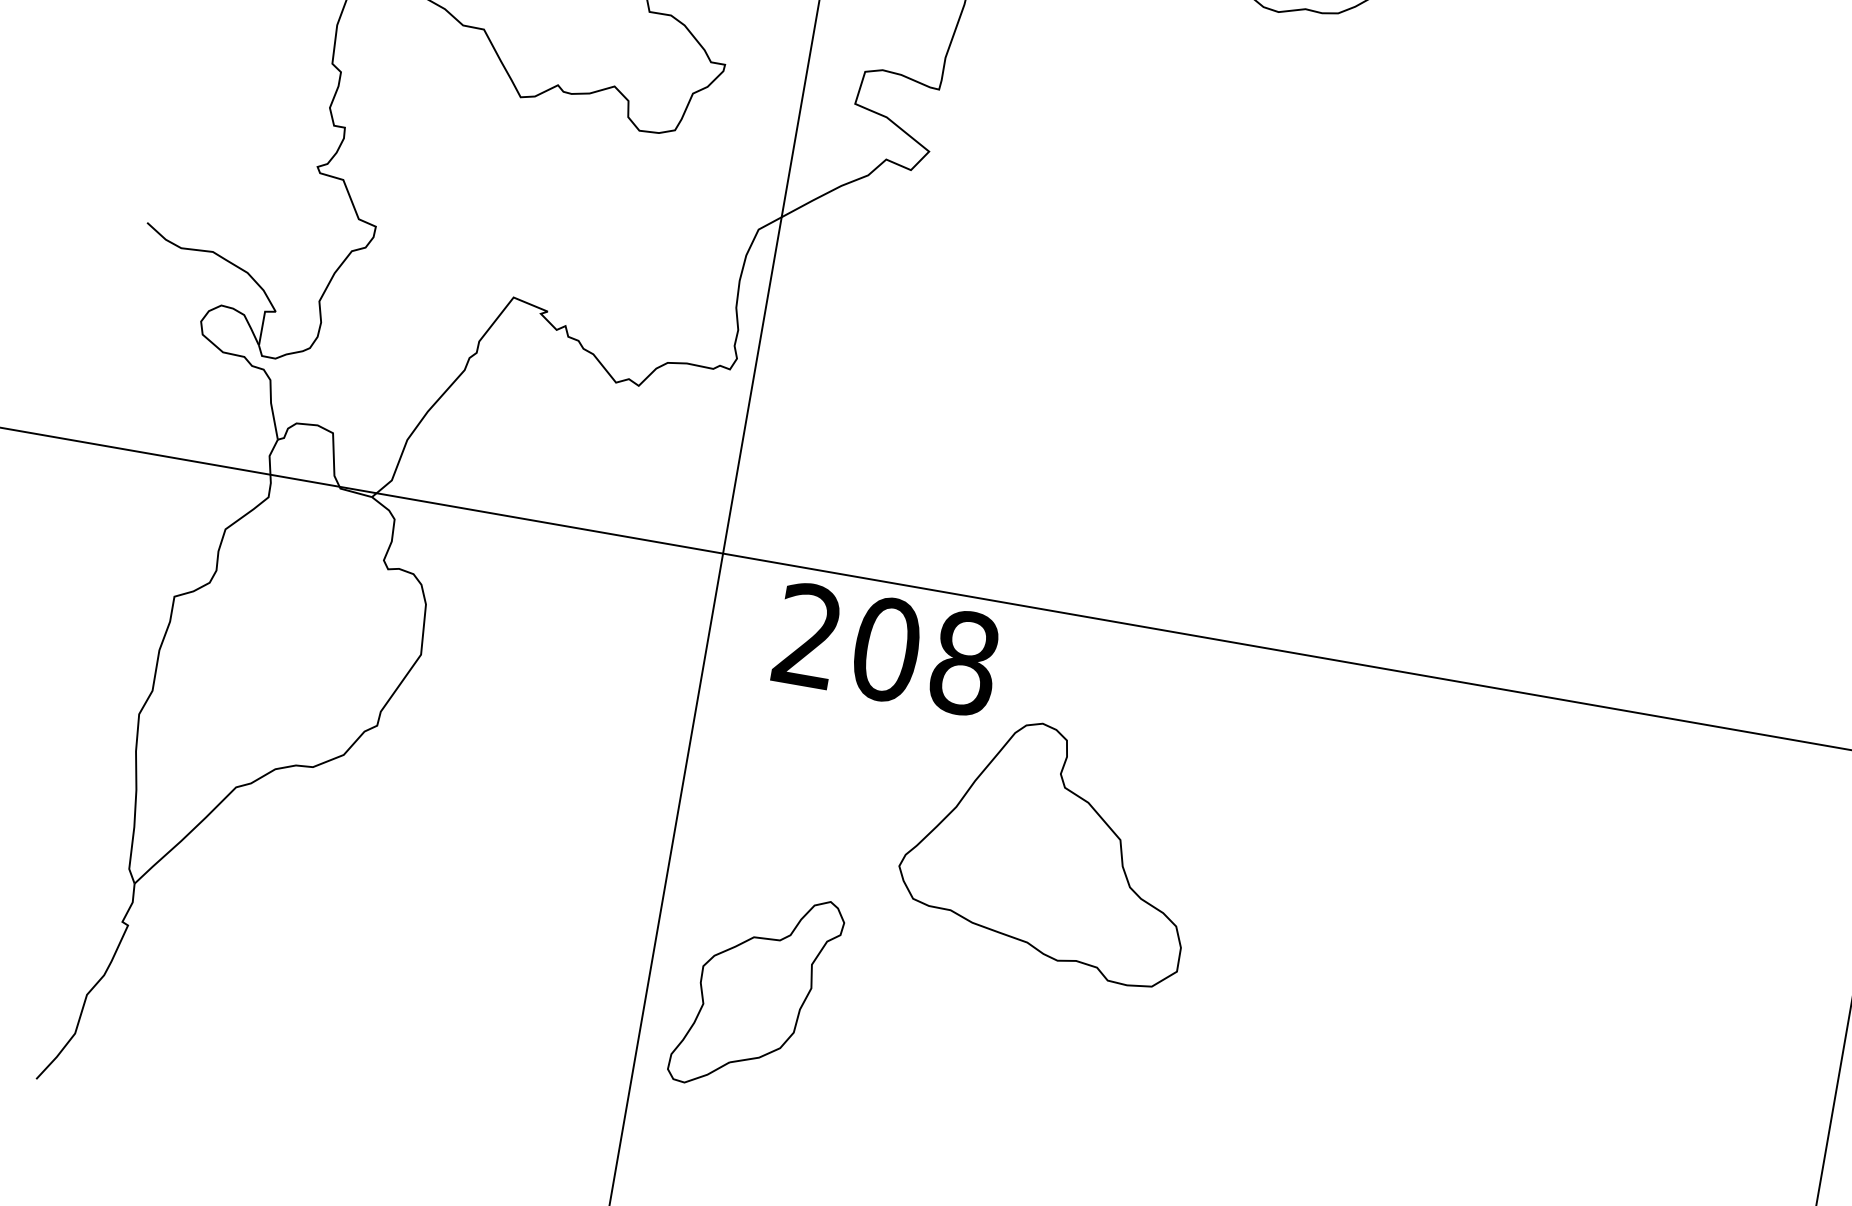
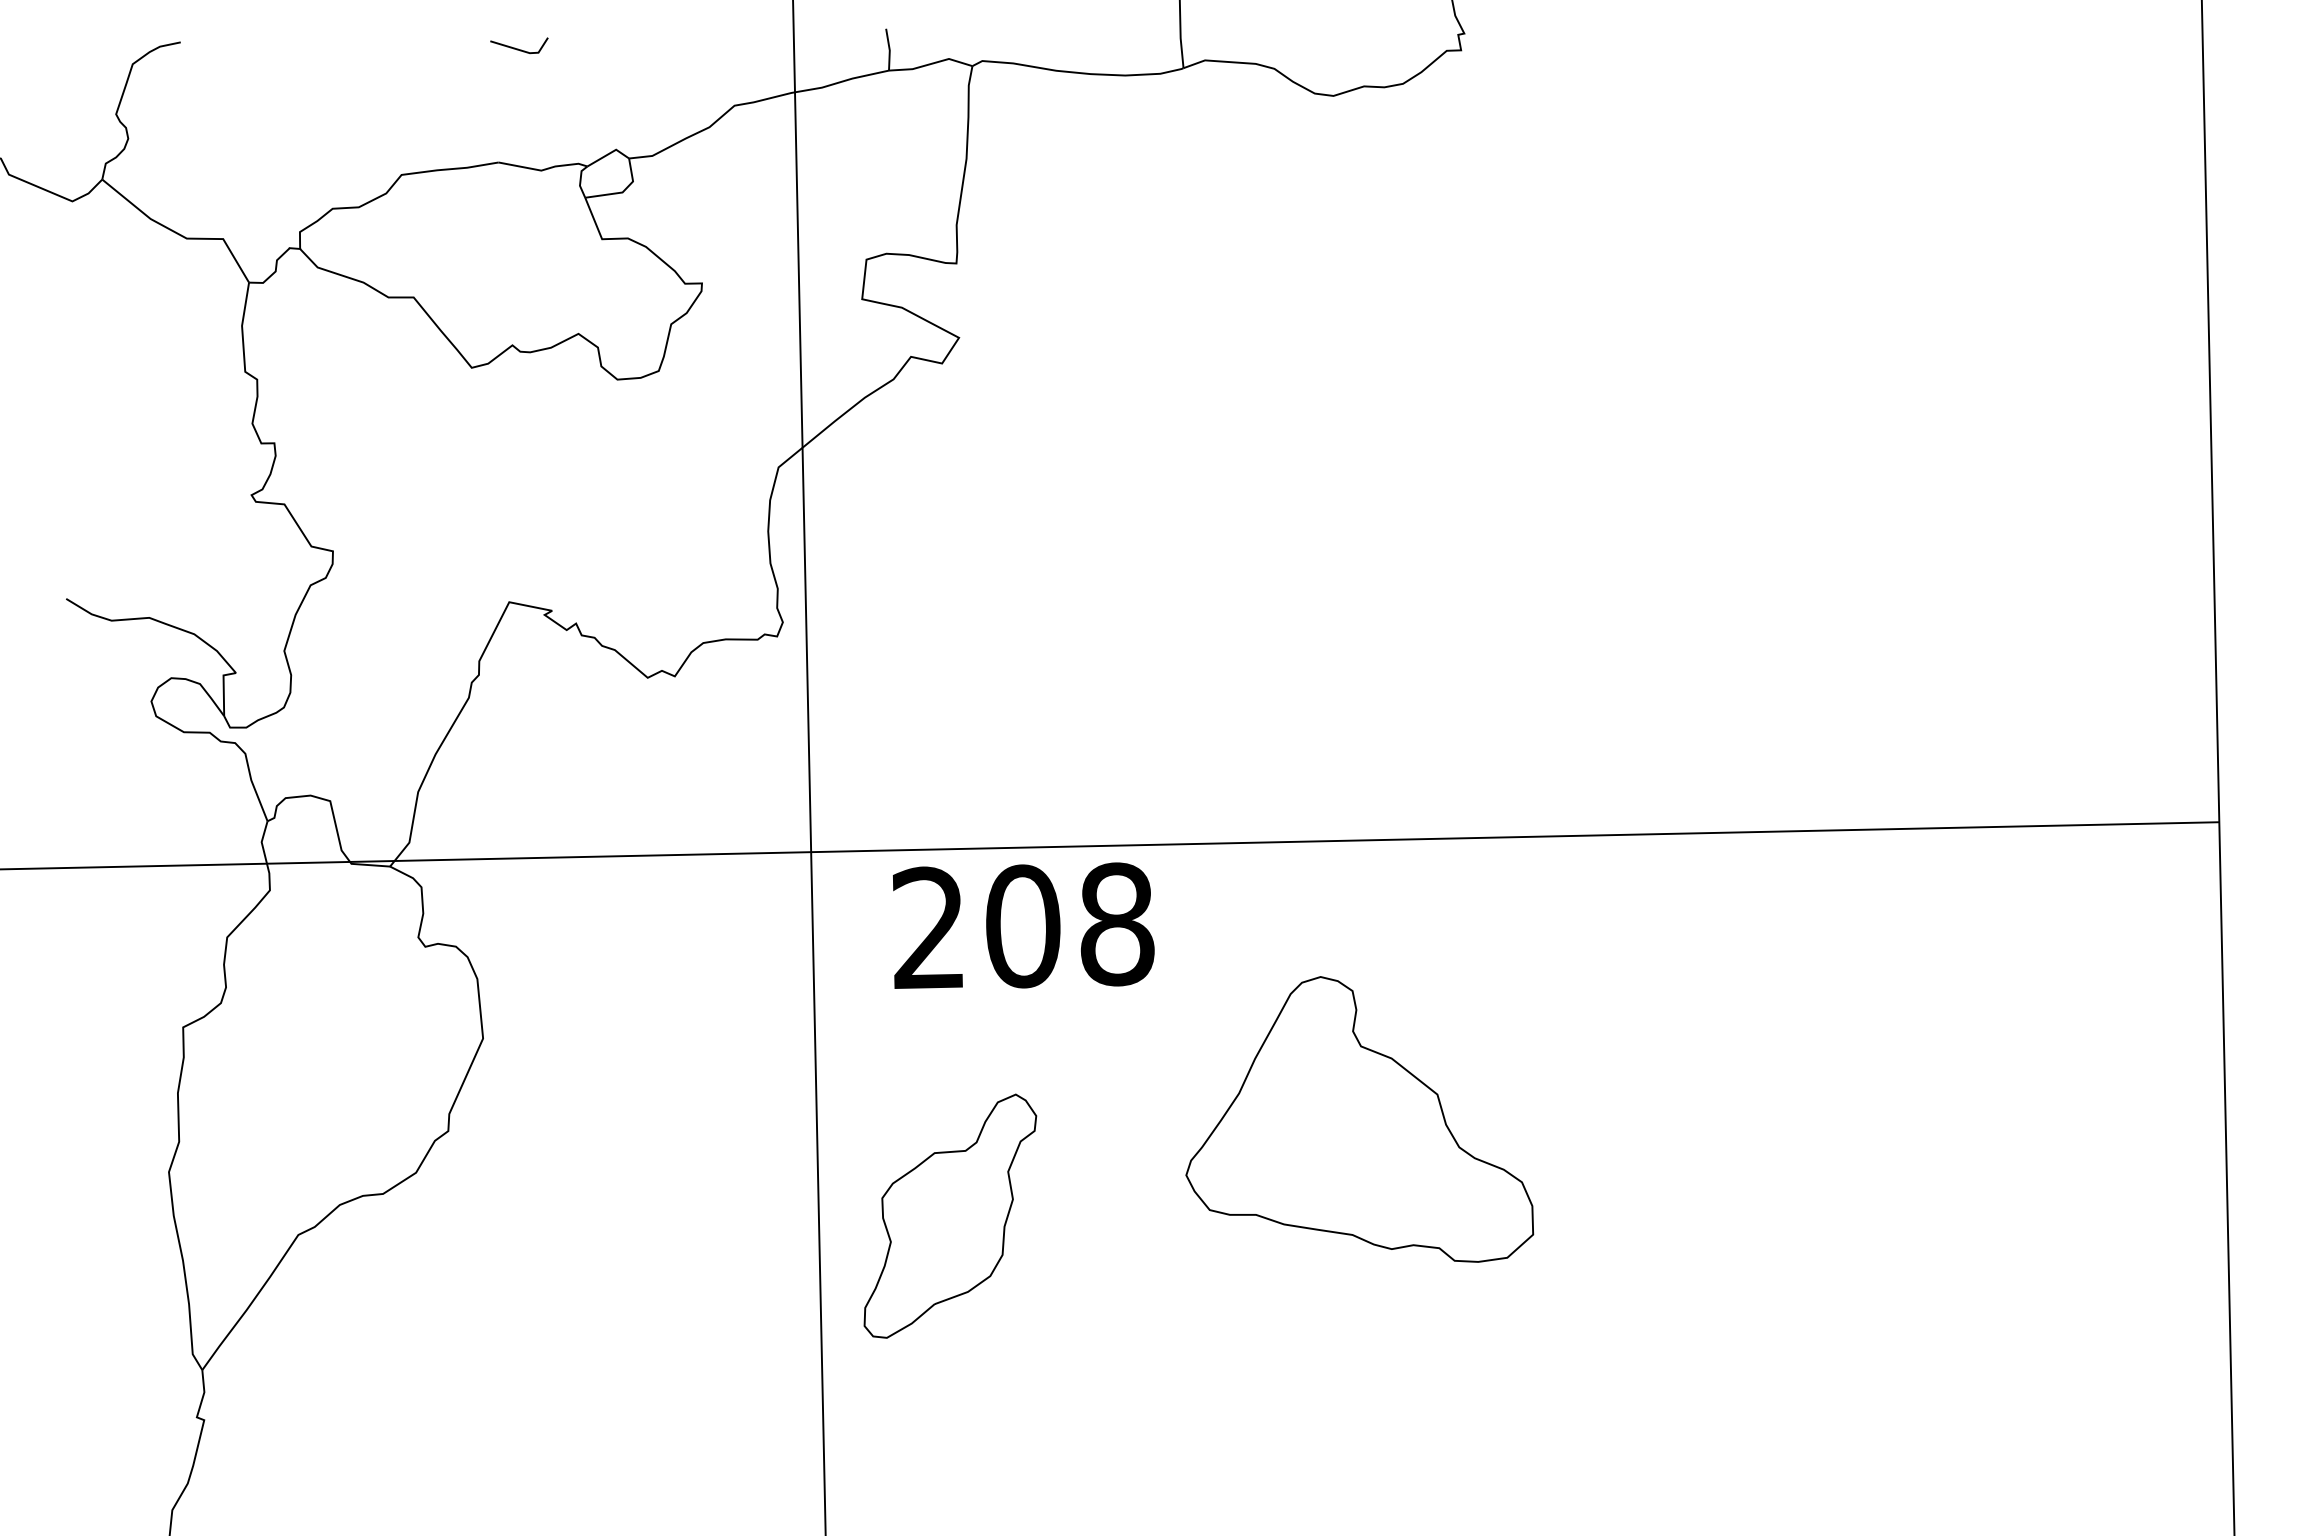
part: (1051, 848) -> (1359, 1119), moved
part: (757, 991) -> (950, 1215), moved

